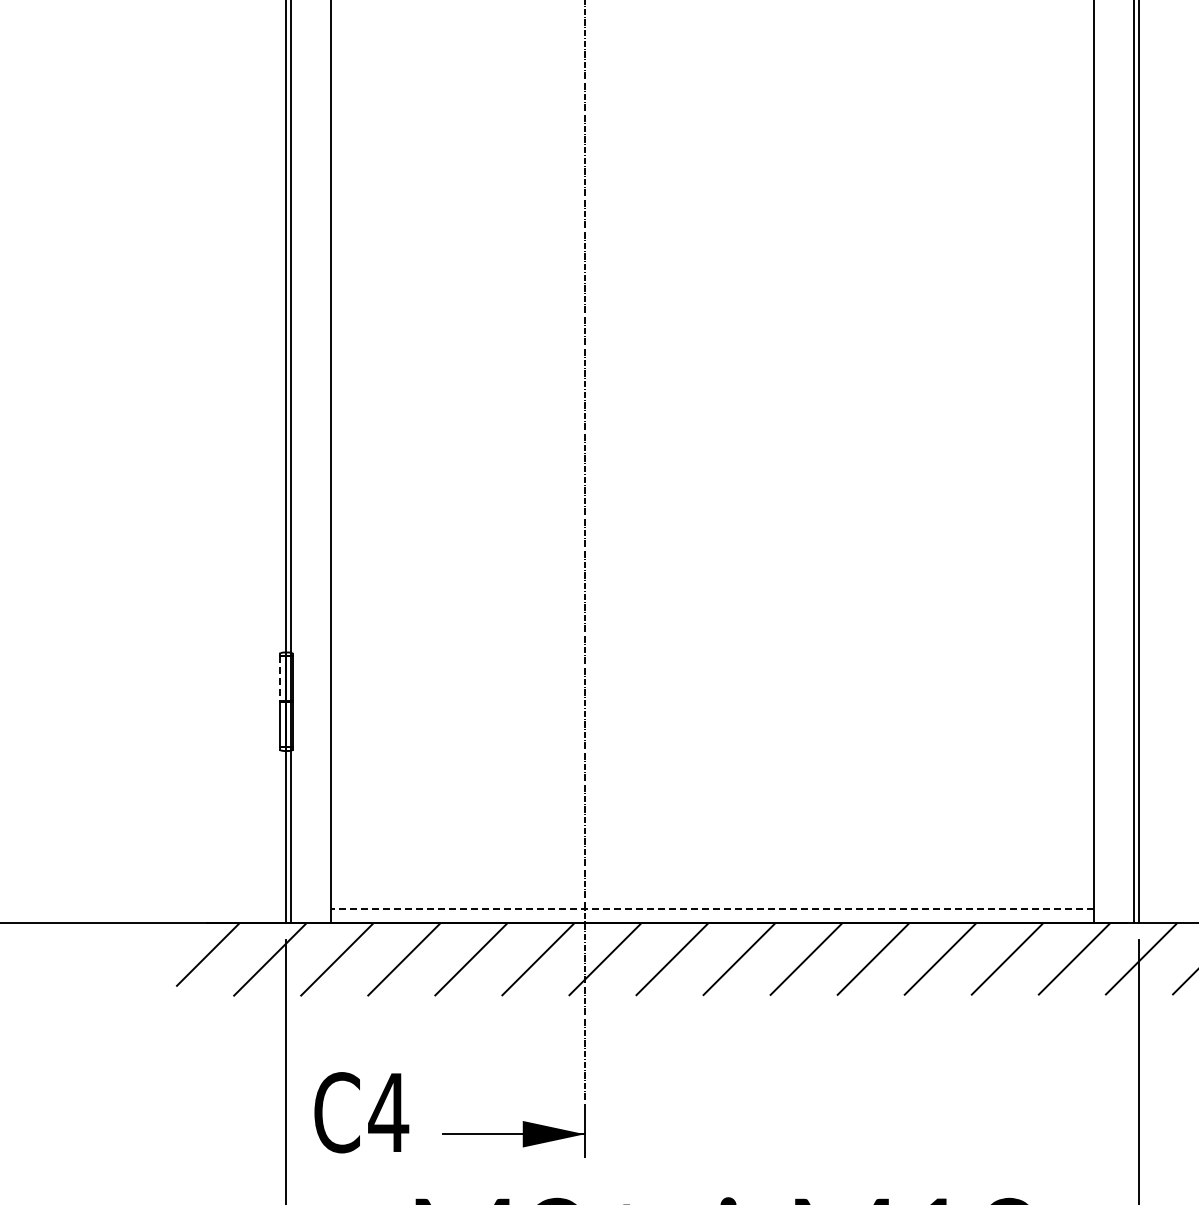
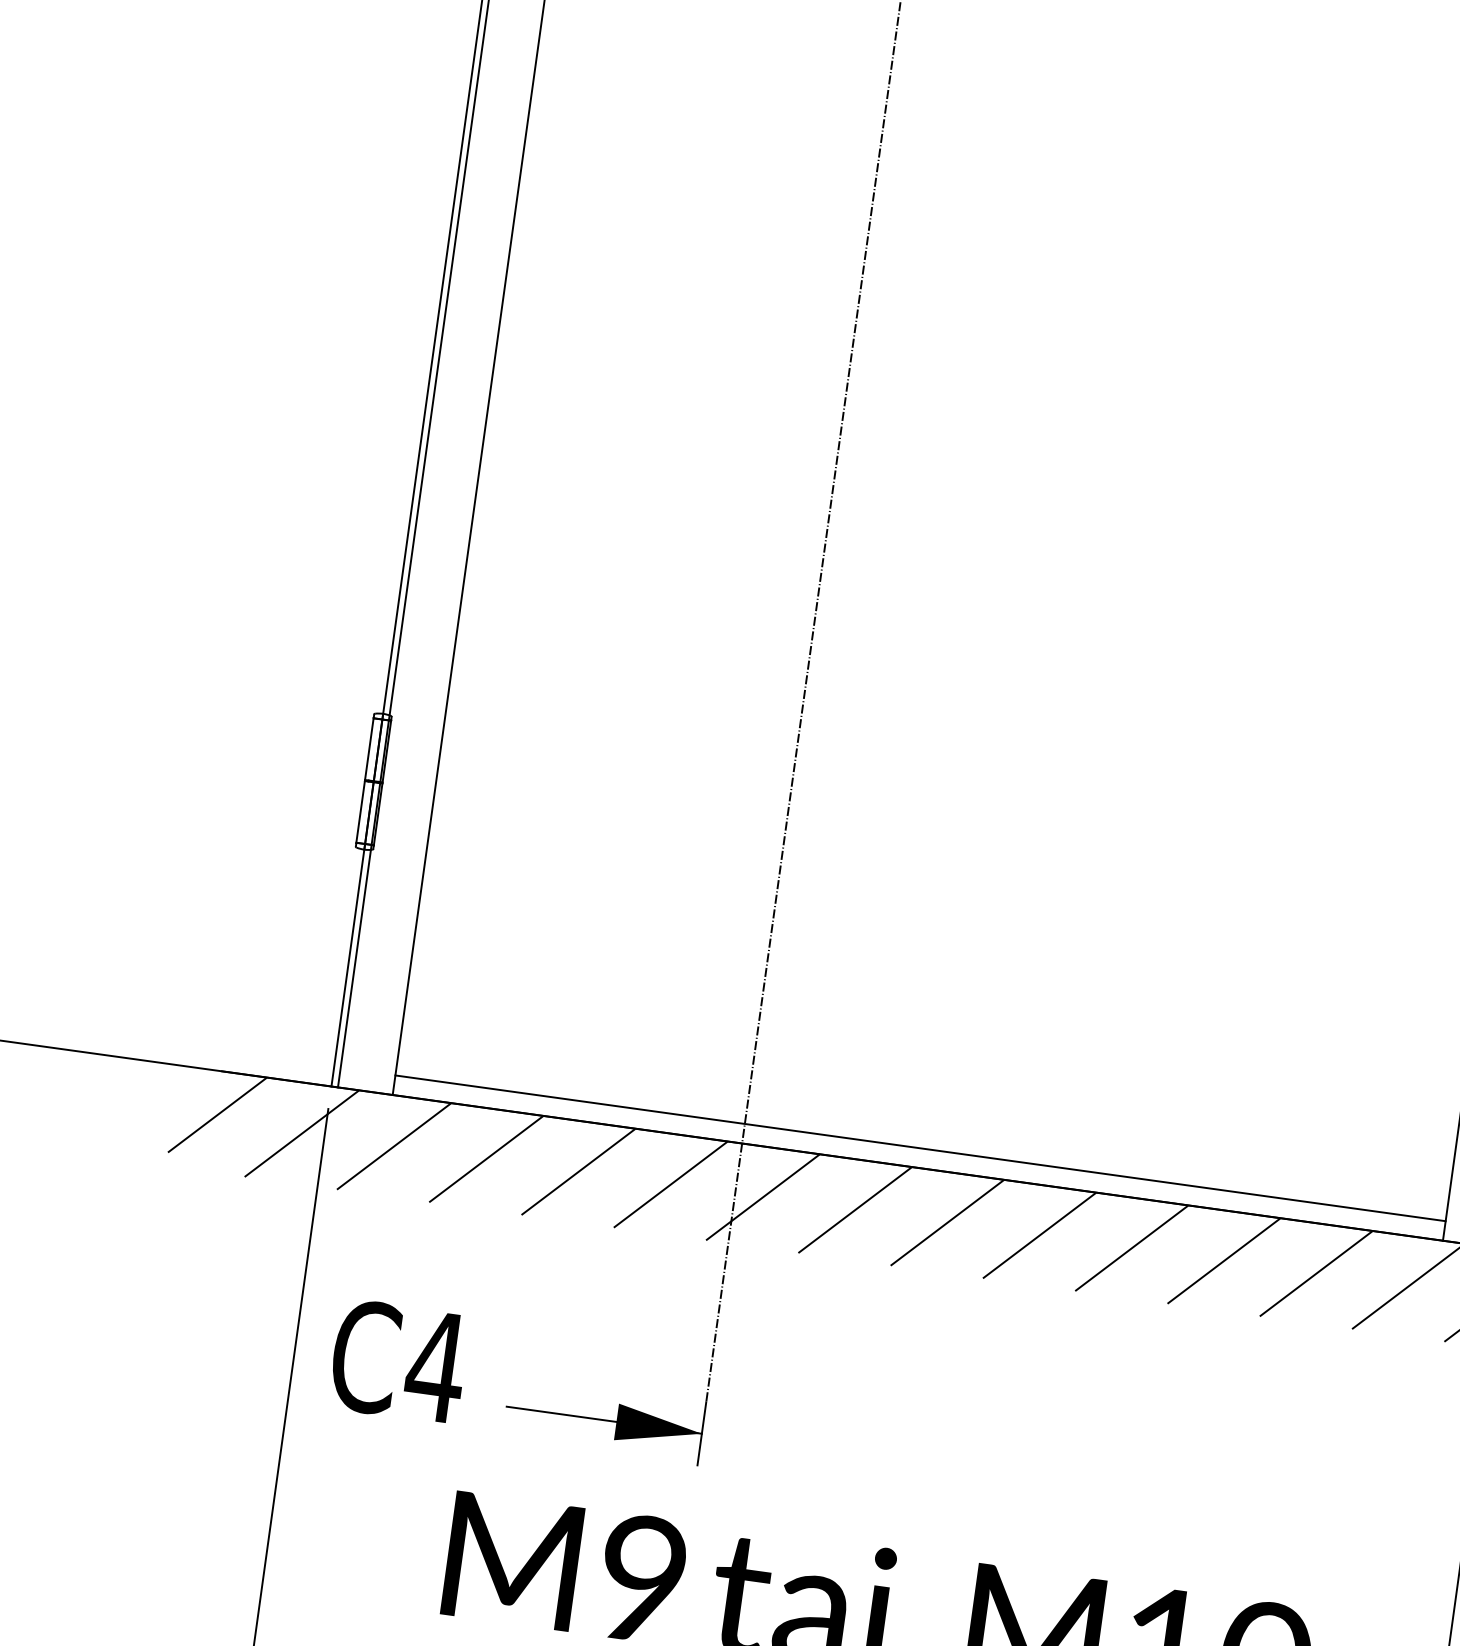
line: (279, 679) -> (368, 749), dashed -> solid
line: (712, 909) -> (920, 1148), dashed -> solid

